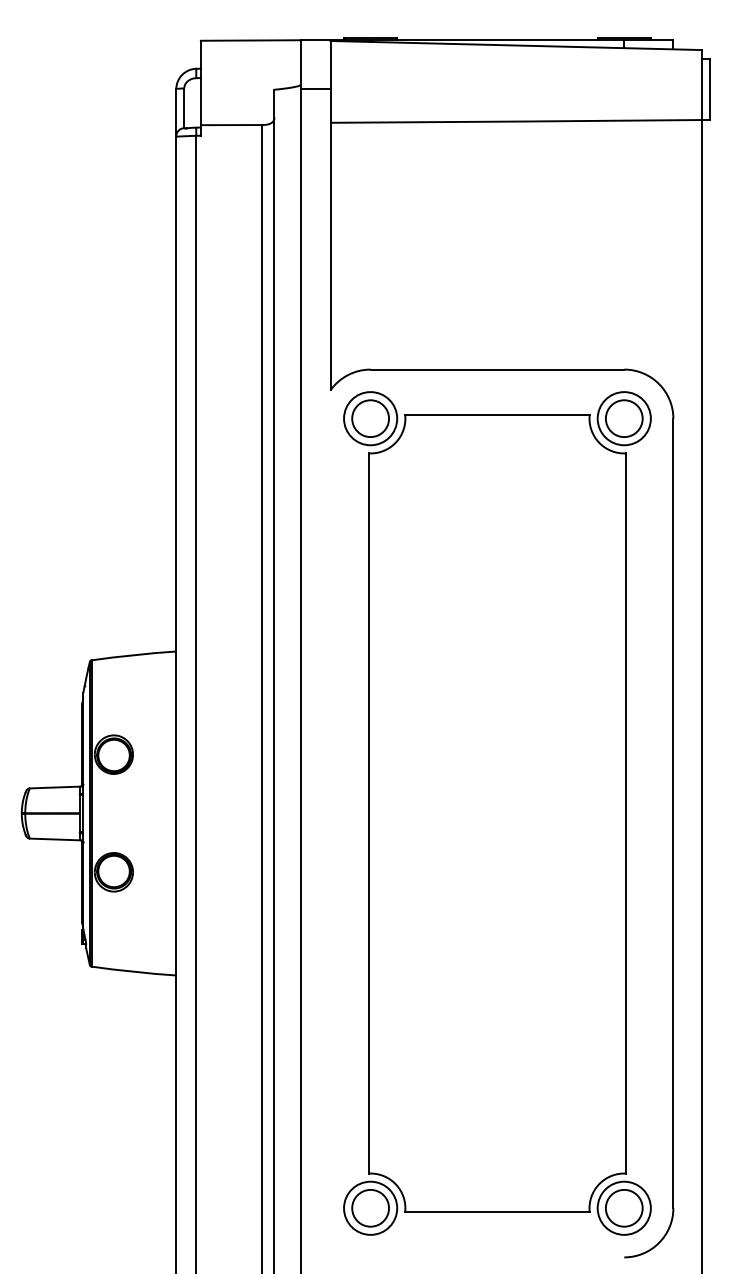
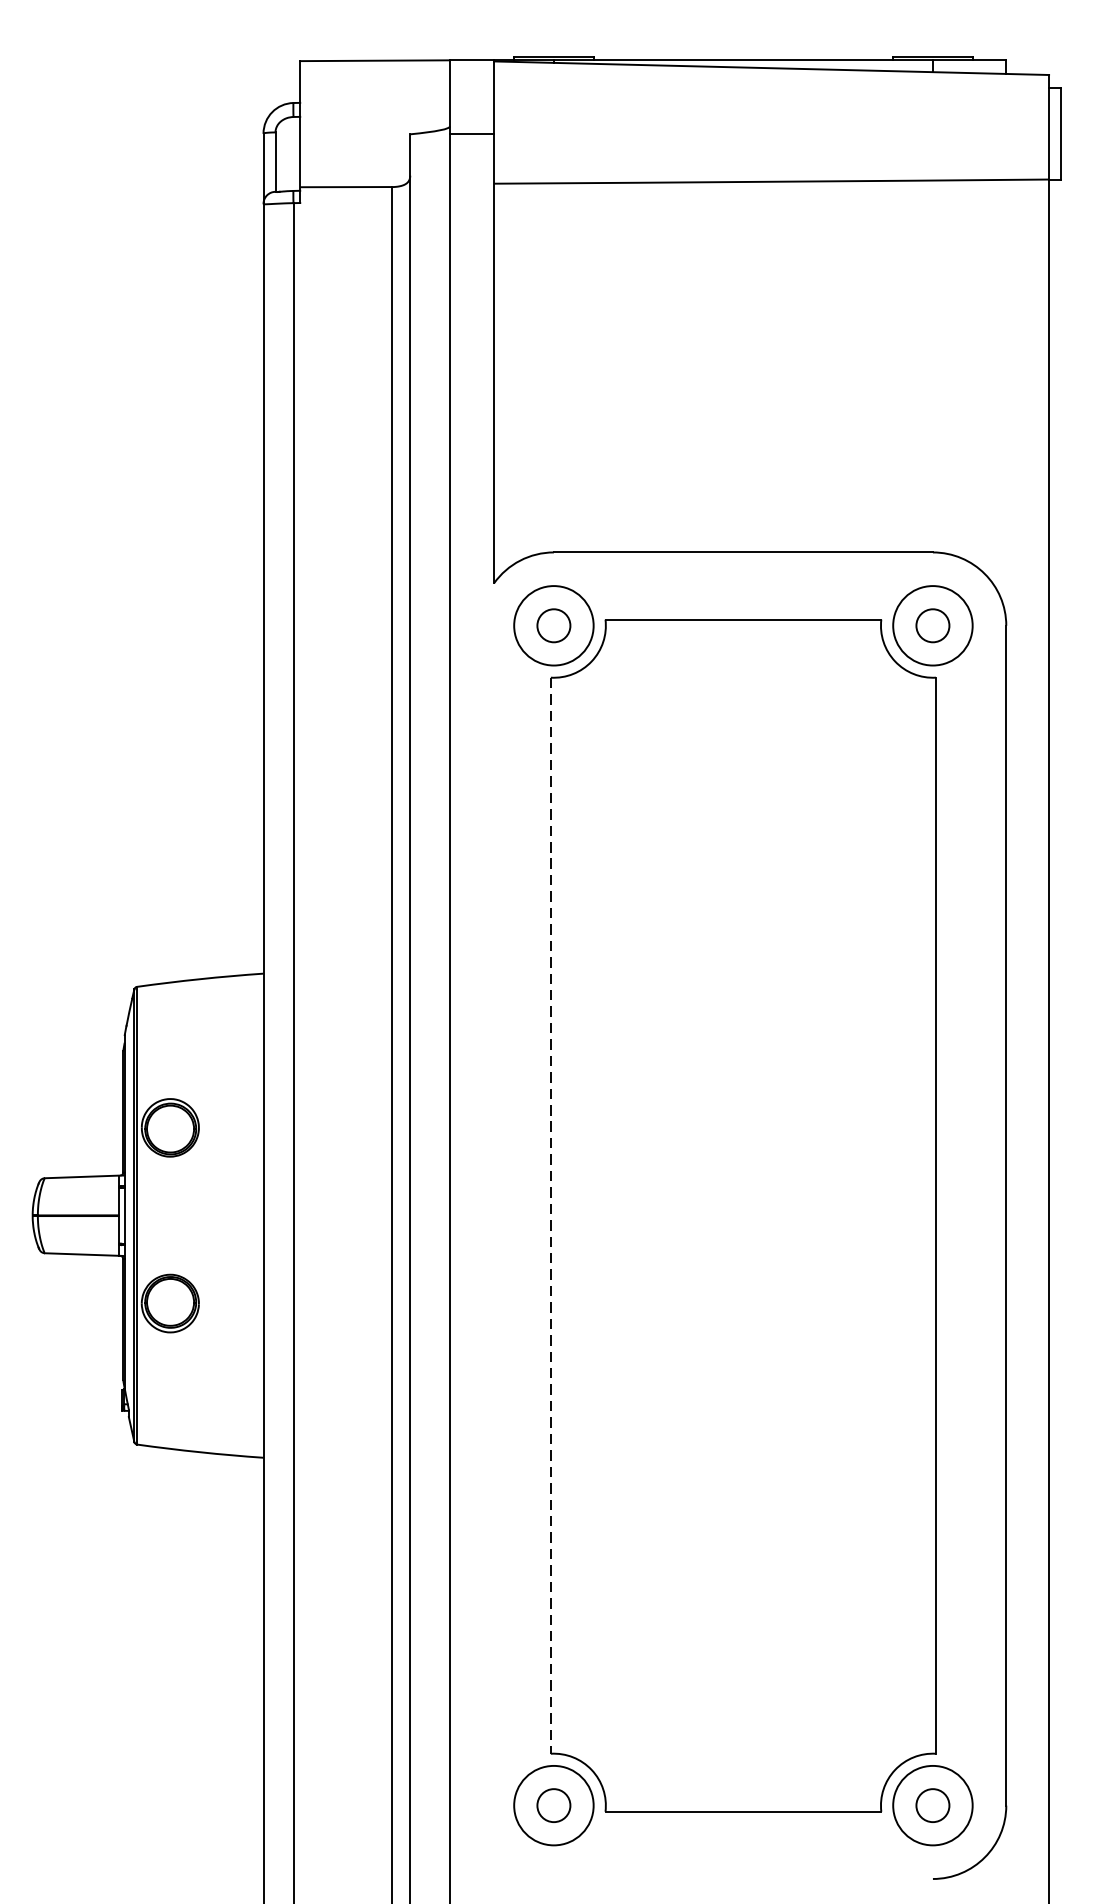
circle: (370, 418) -> (553, 625), size x0.6
circle: (623, 418) -> (931, 625), size x0.6
line: (368, 814) -> (550, 1217), solid -> dashed
circle: (370, 1207) -> (553, 1804), size x0.6
circle: (623, 1207) -> (931, 1804), size x0.6

